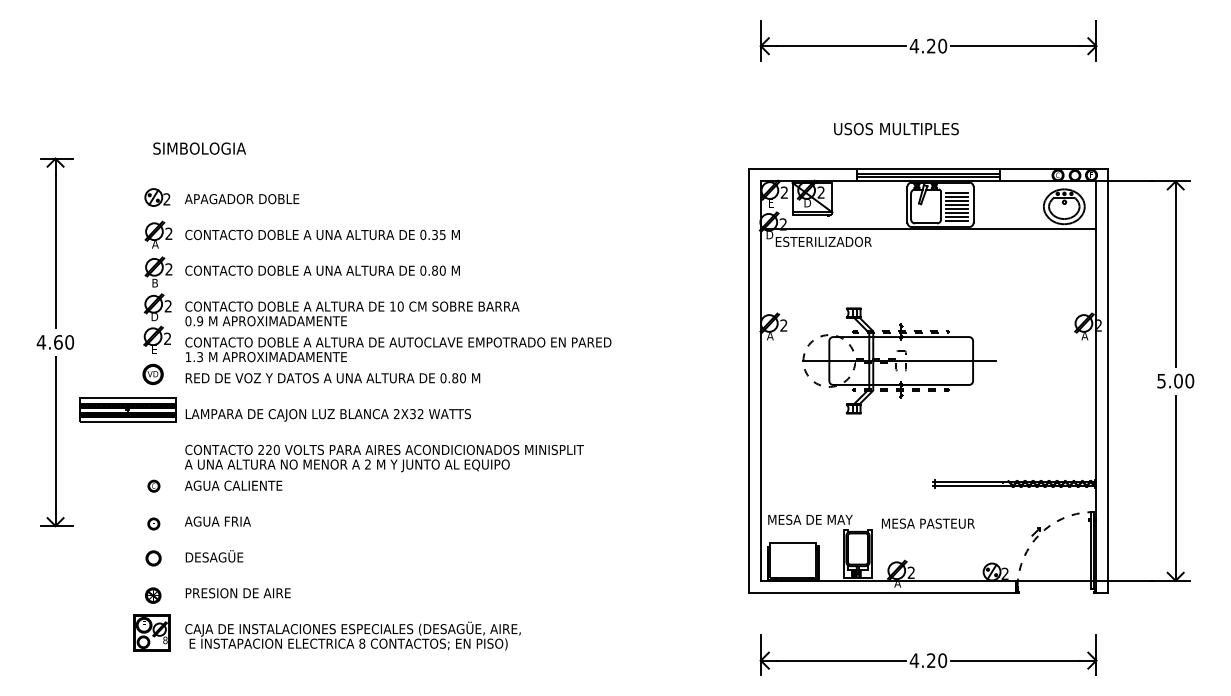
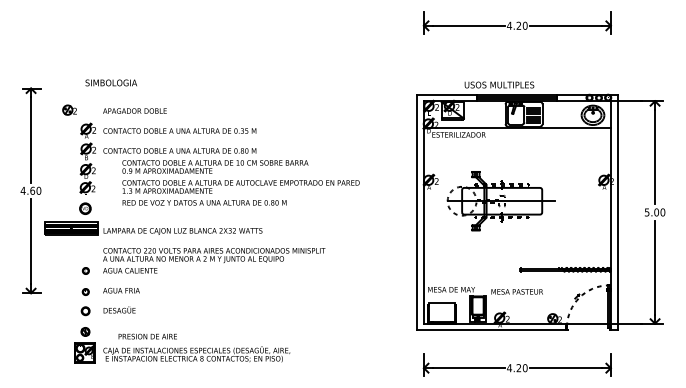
text: (896, 128) -> (499, 84), moved
part: (156, 196) -> (69, 109), moved
text: (397, 341) -> (240, 182), moved
text: (237, 593) -> (147, 336), moved

